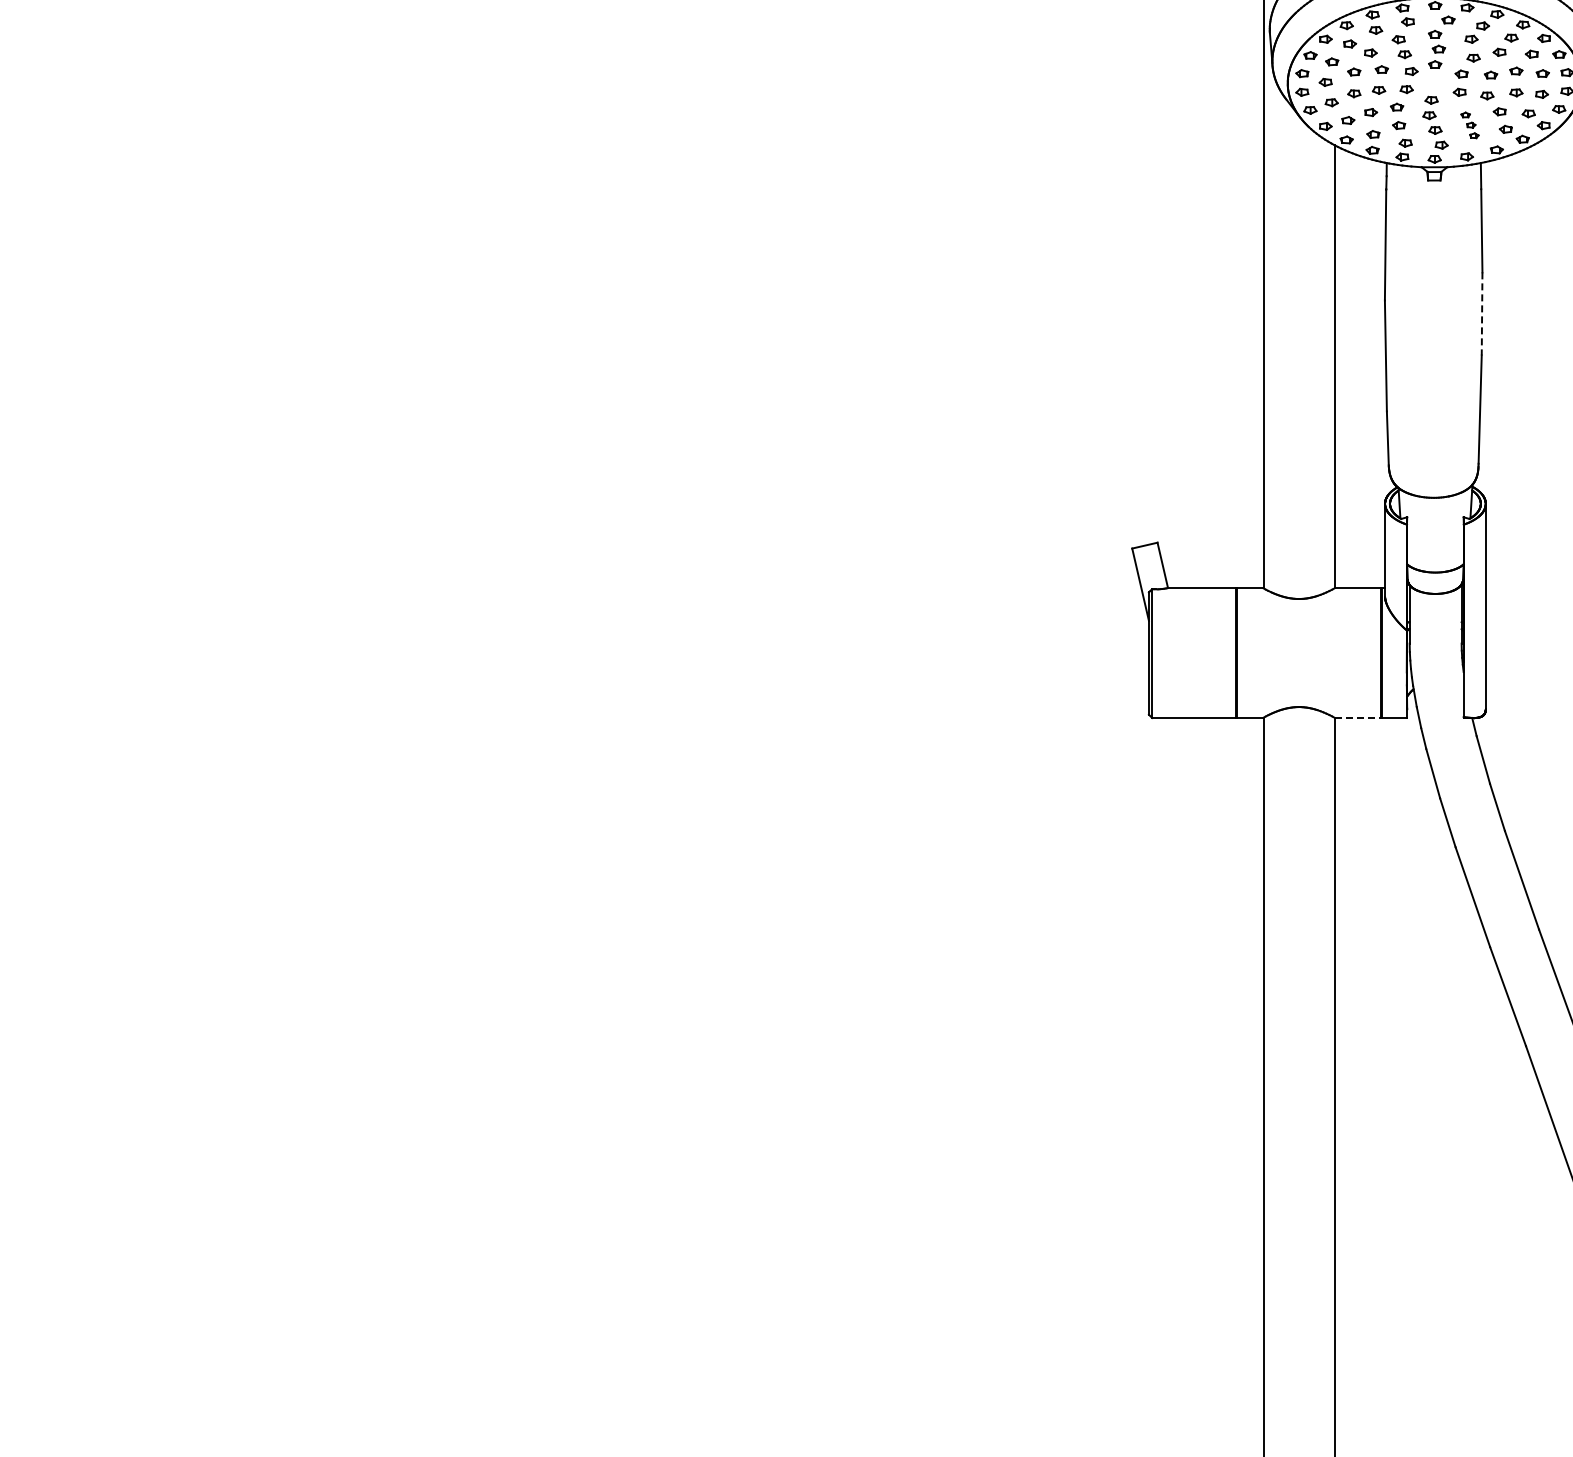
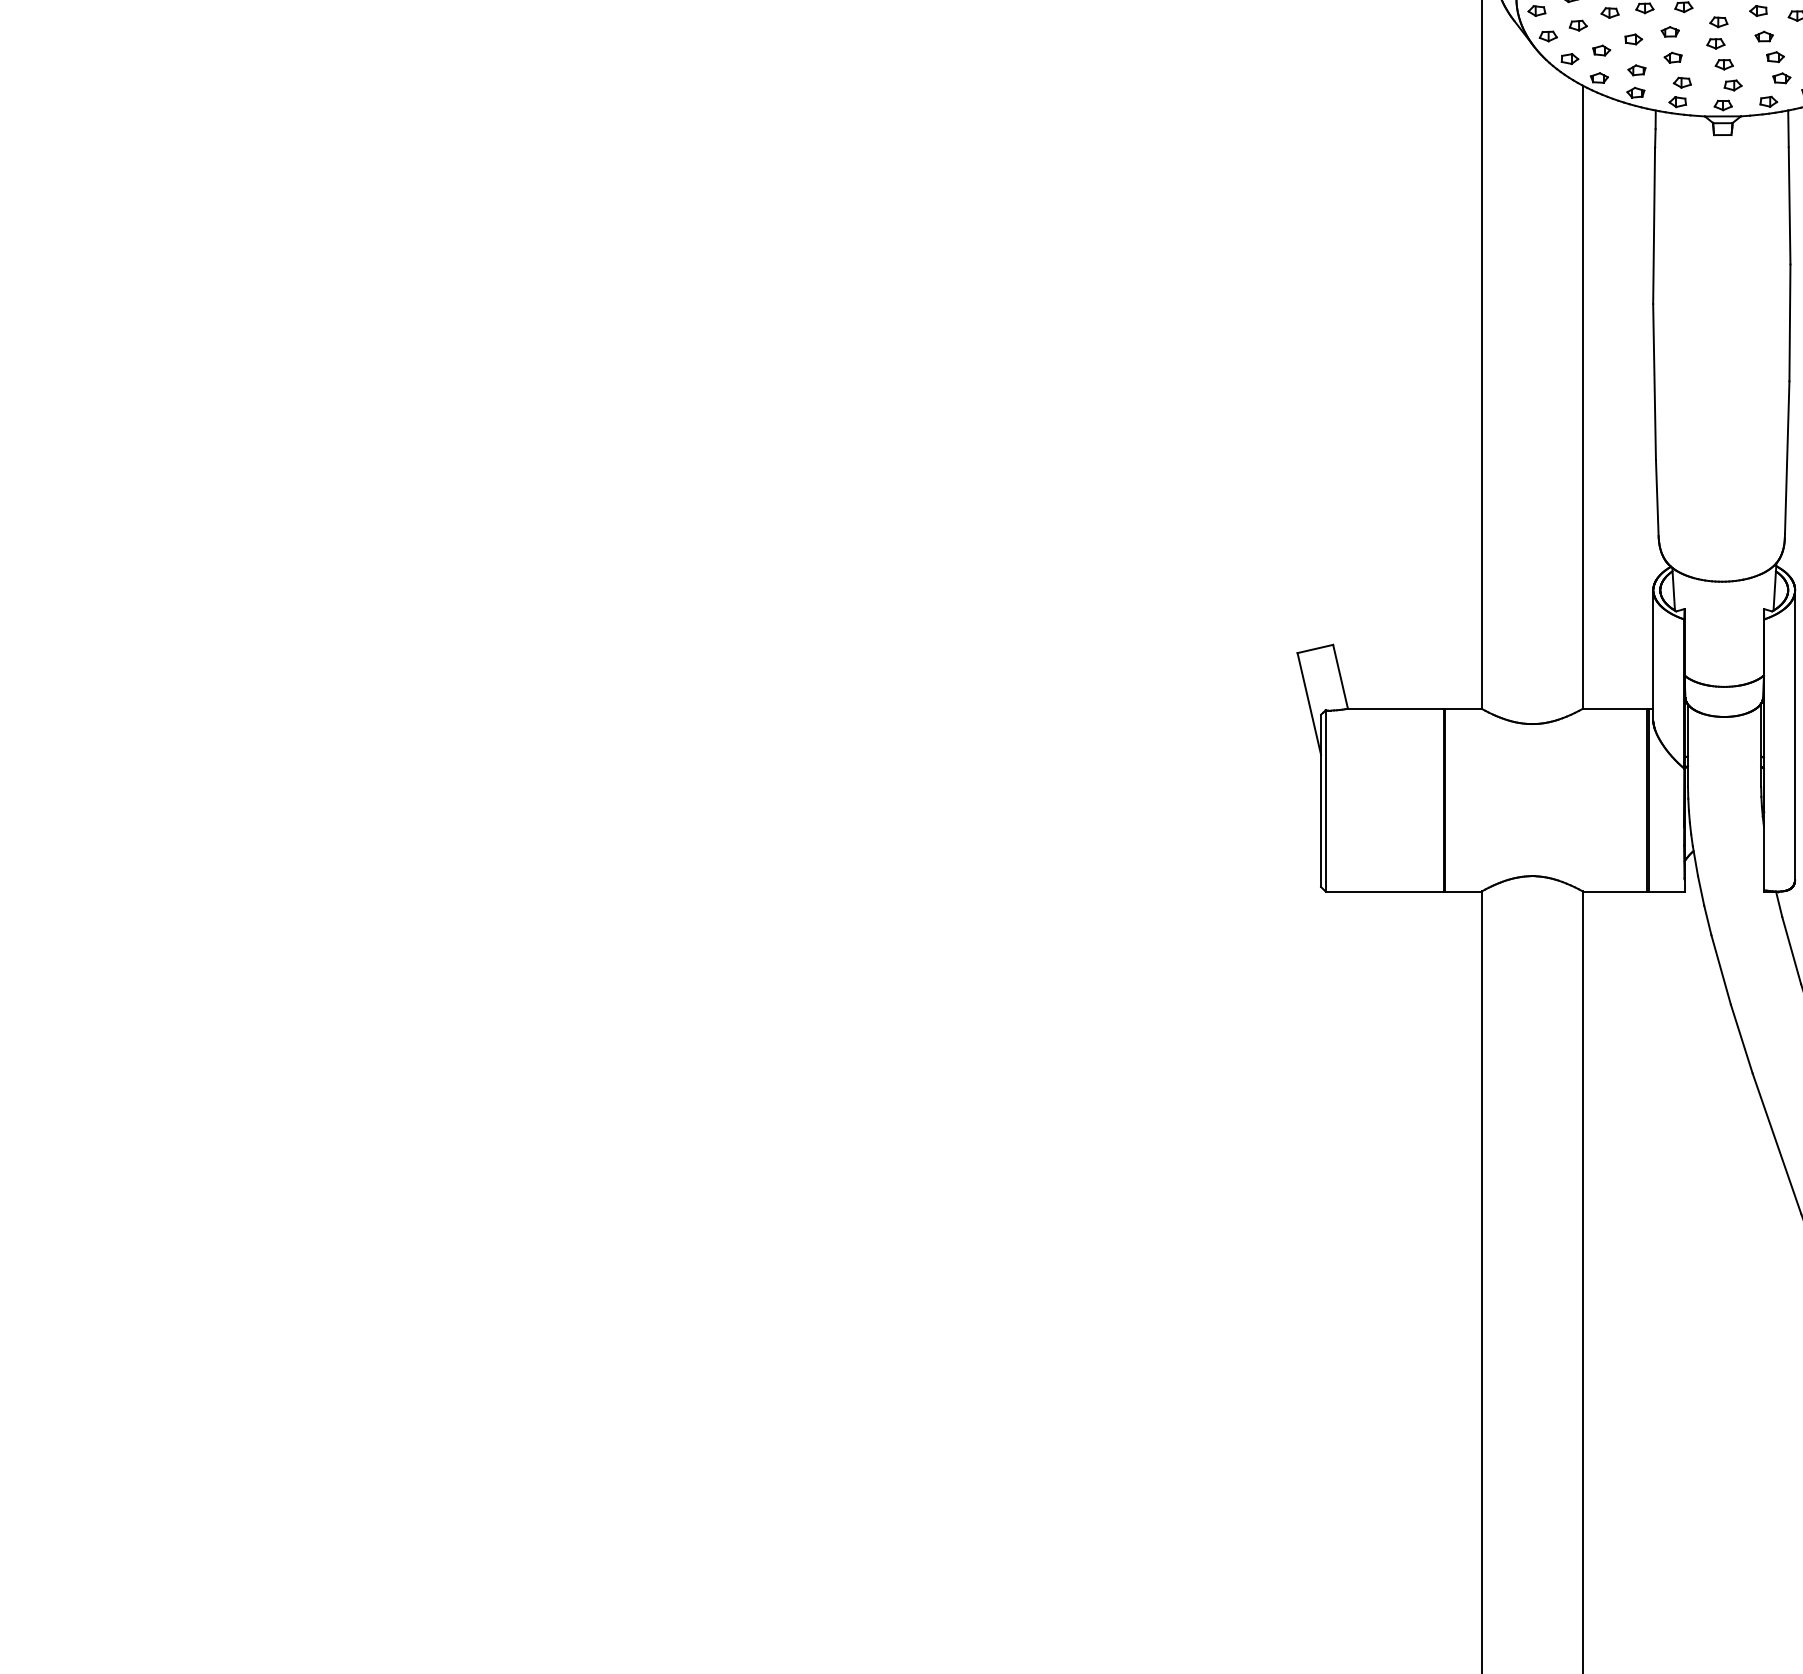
part: (1469, 125) -> (1772, 57), size x1.43
line: (1482, 313) -> (1790, 322), dashed -> solid
line: (1357, 718) -> (1614, 892), dashed -> solid

